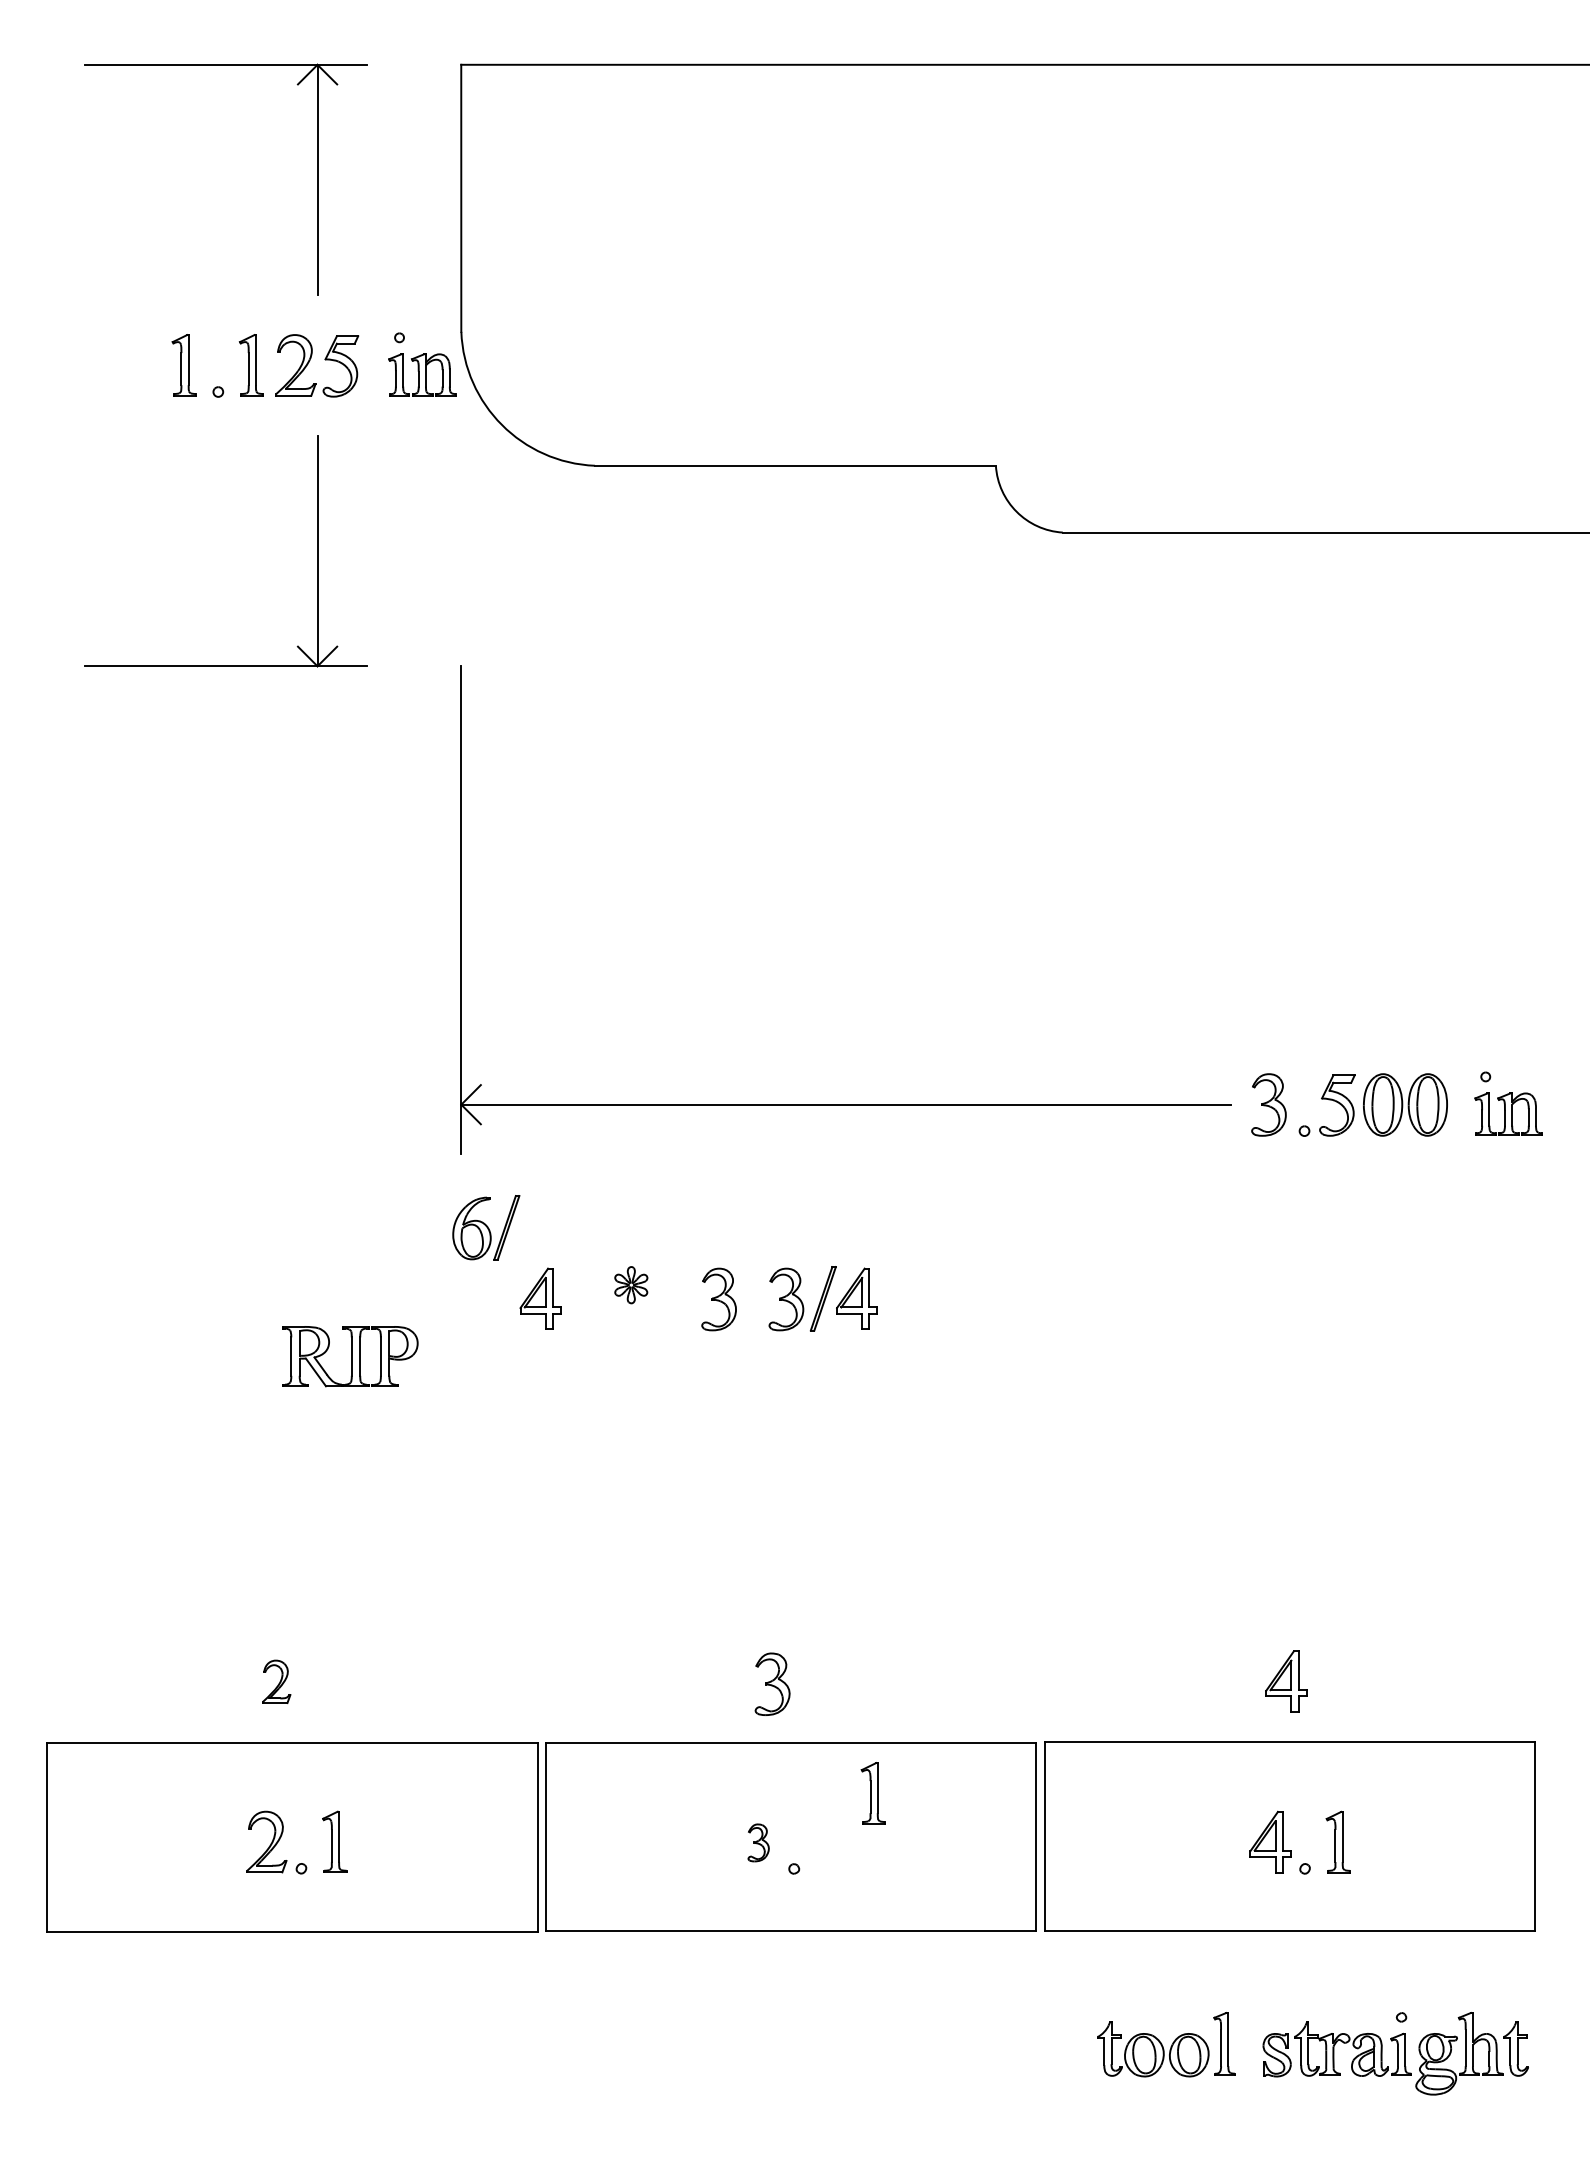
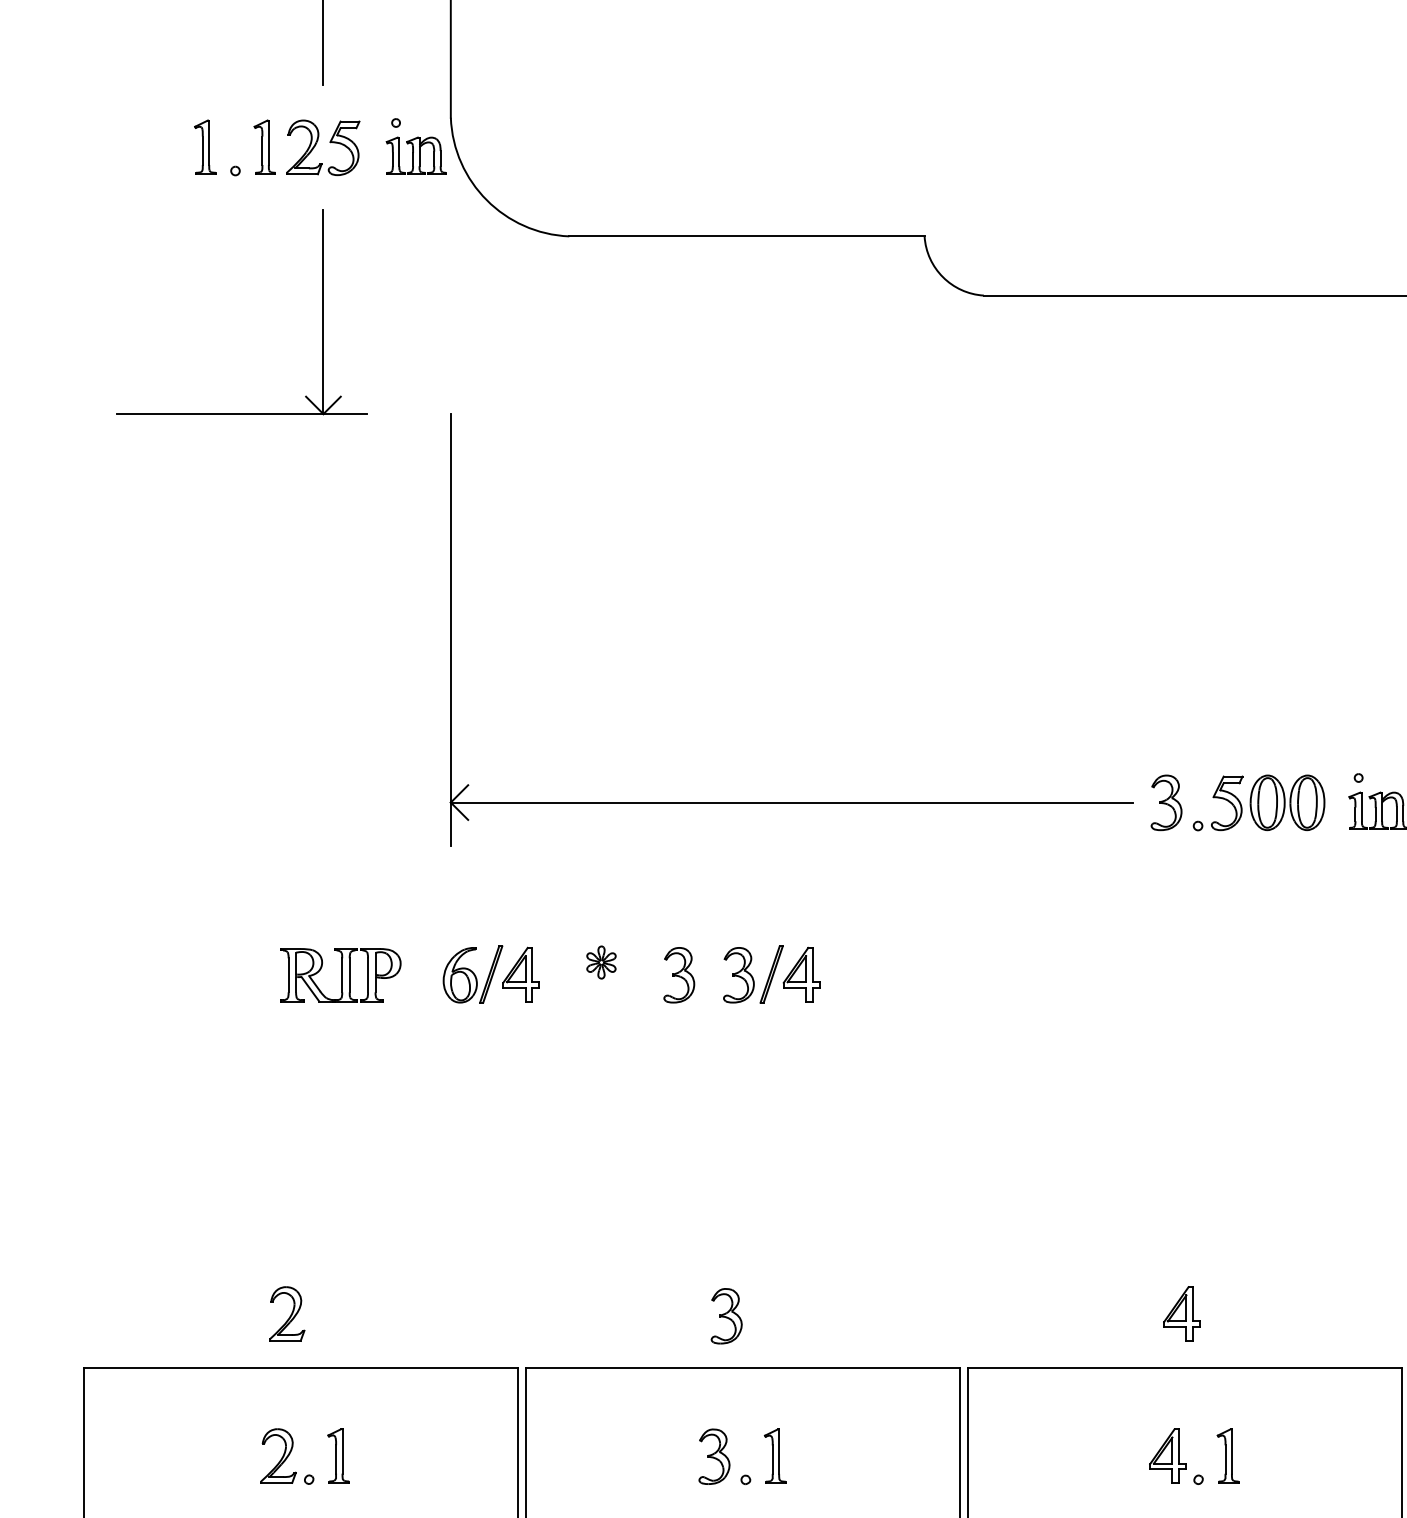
part: (486, 1227) -> (473, 974), moved
part: (350, 1356) -> (341, 975), moved
part: (276, 1681) -> (287, 1313), size x1.43
part: (872, 1793) -> (774, 1456), moved
part: (758, 1842) -> (714, 1456), size x1.67

